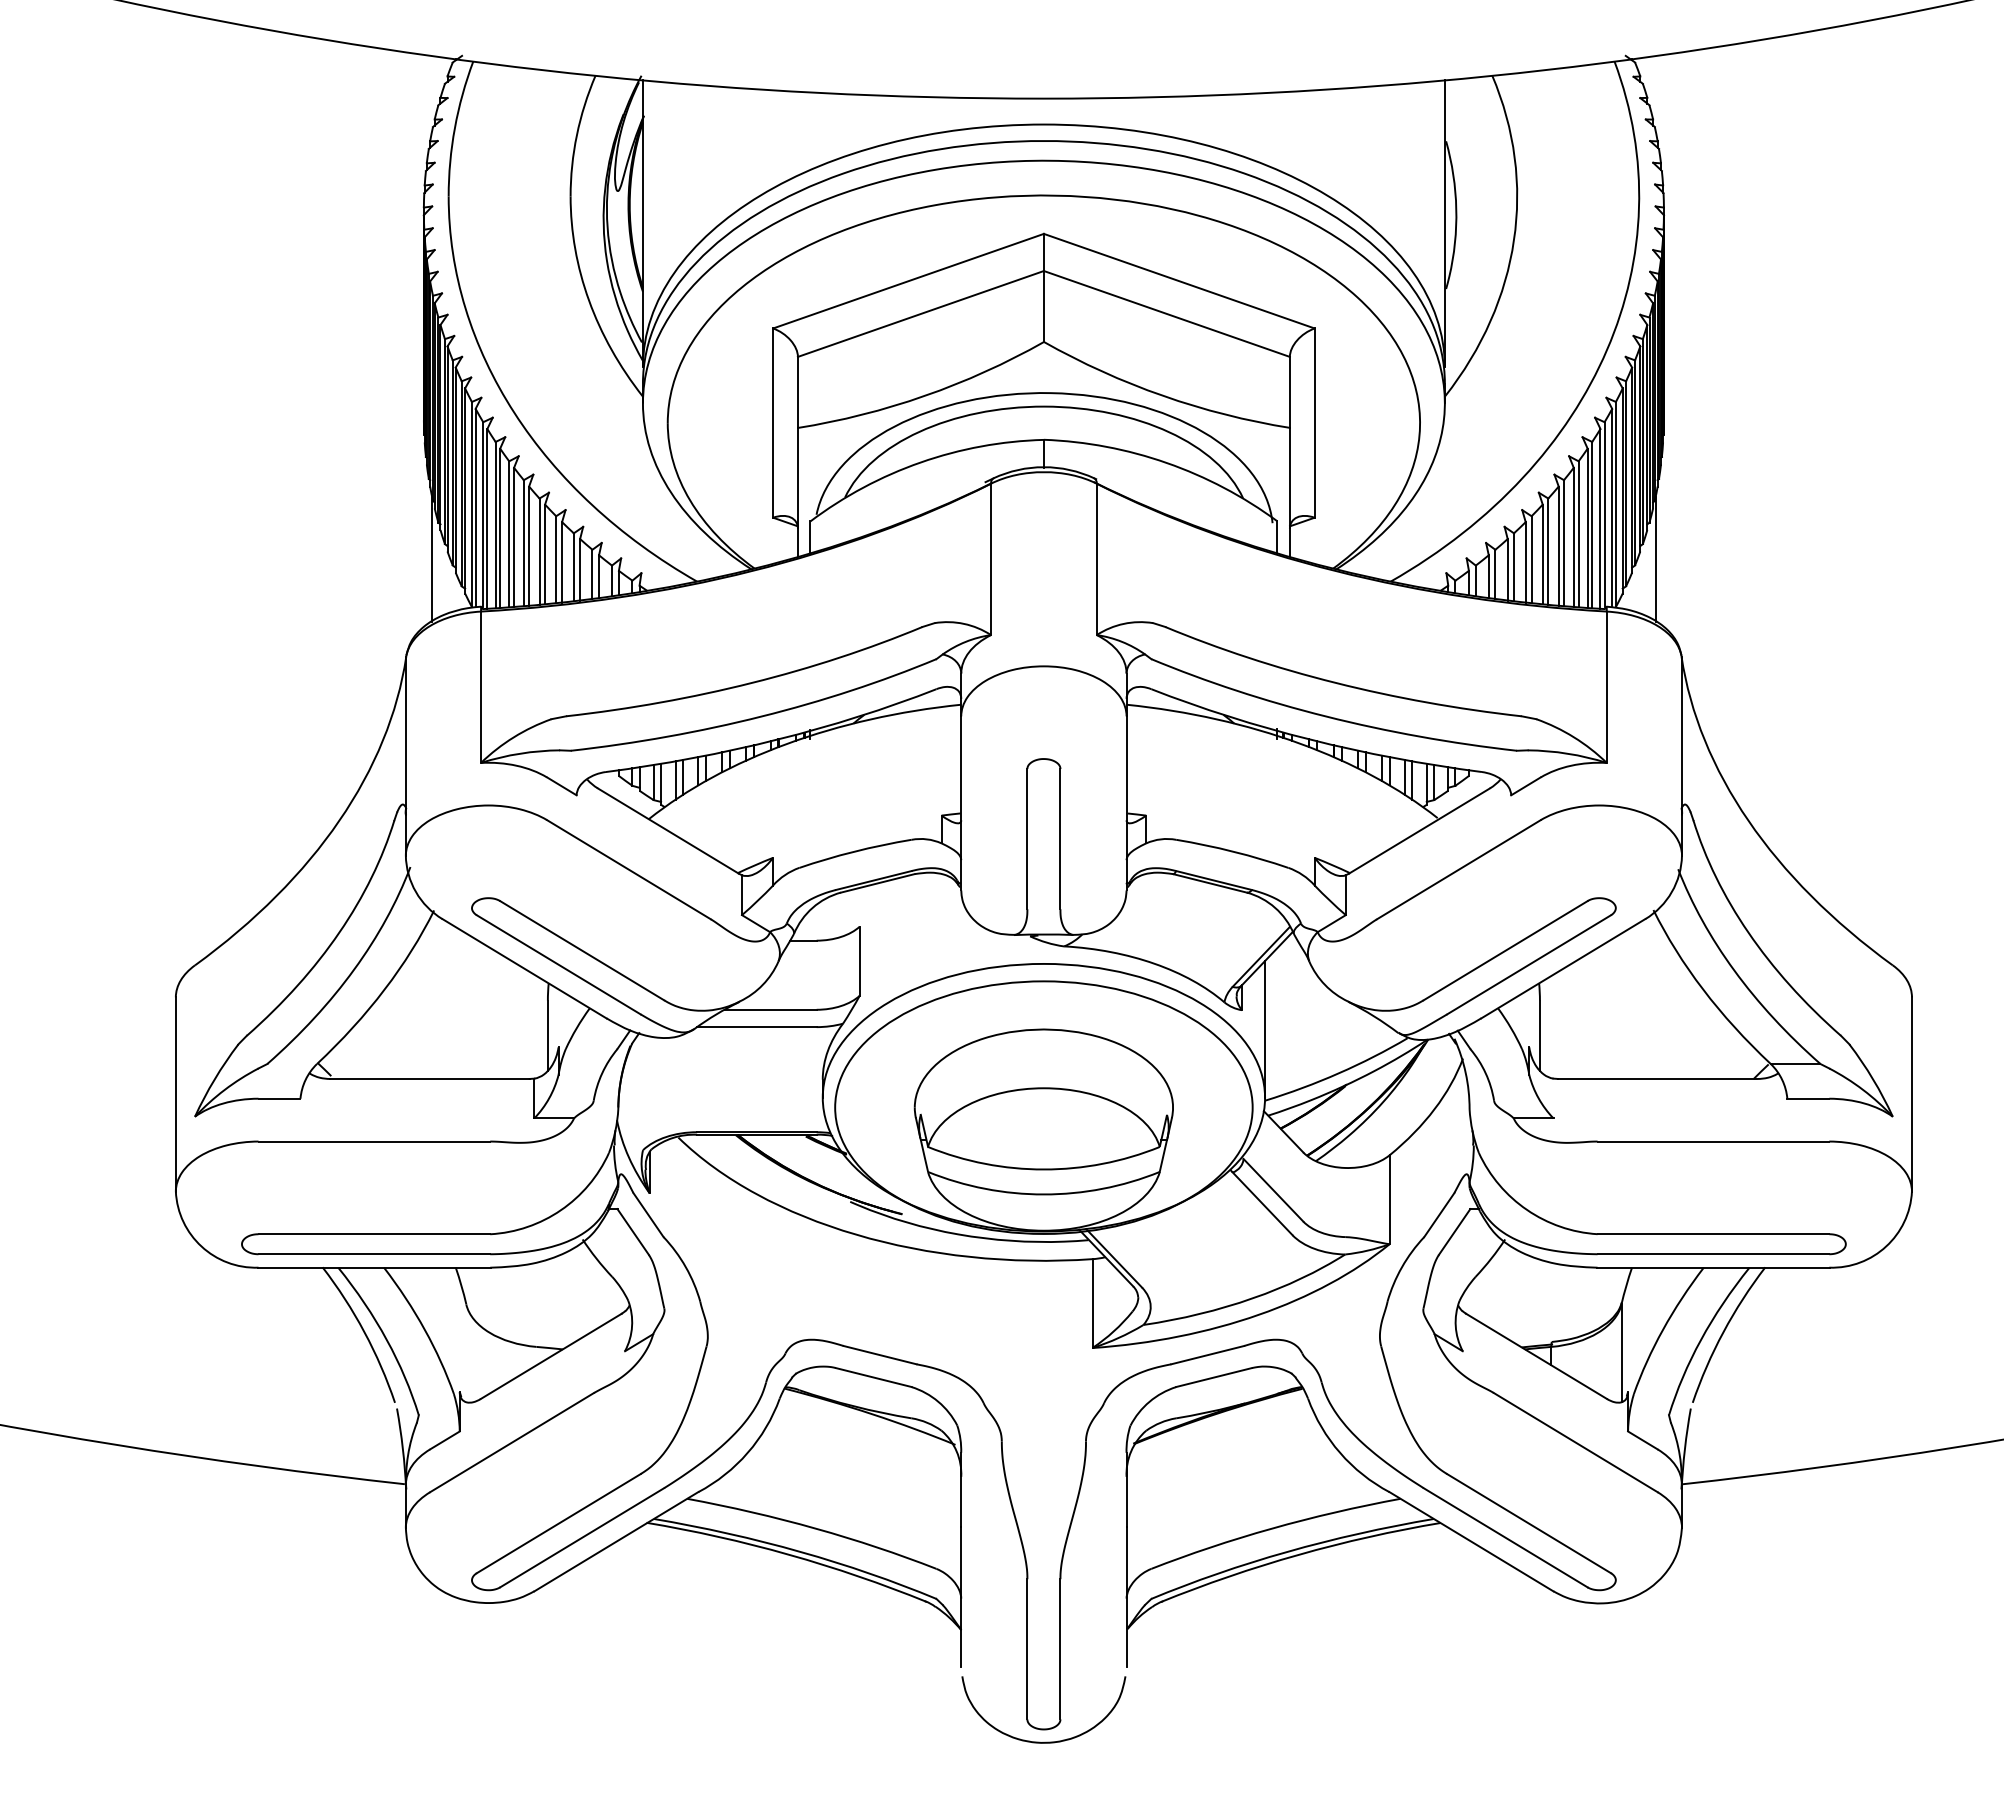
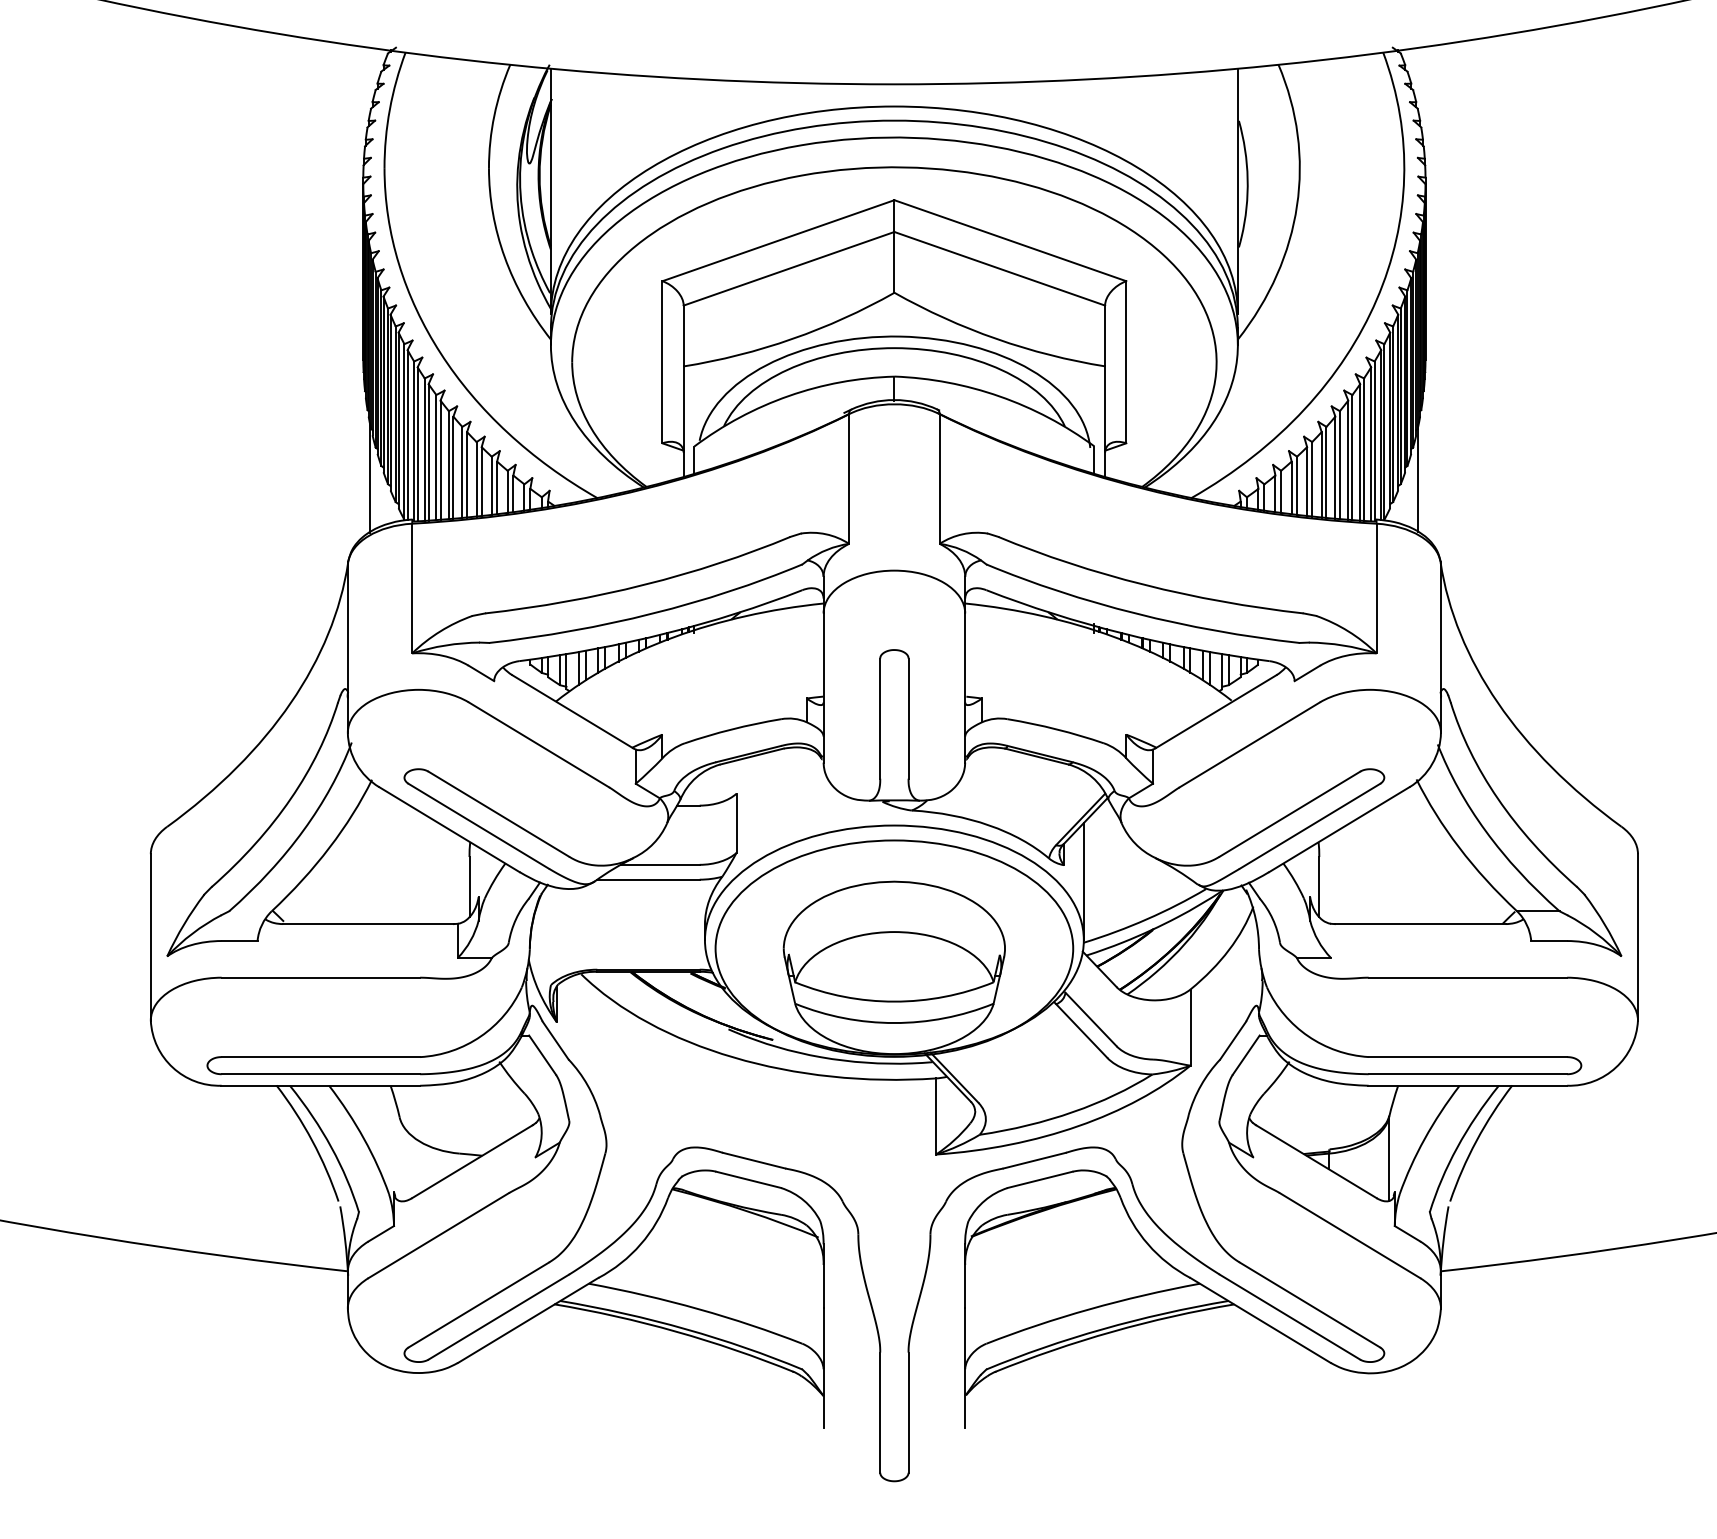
curve: (1044, 1741) -> (894, 1491), removed

